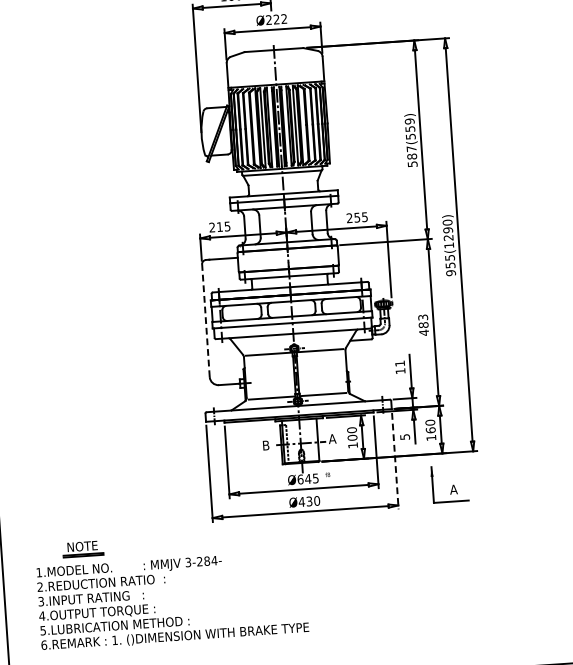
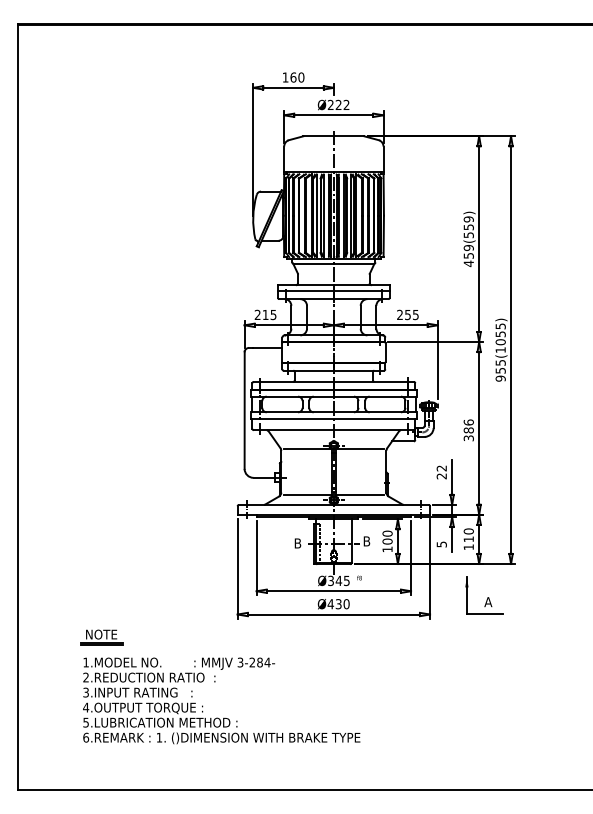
text: (411, 157) -> (468, 256), 587(559) -> 459(559)
text: (447, 230) -> (500, 334), 955(1290) -> 955(1055)
line: (205, 320) -> (244, 410), dashed -> solid
text: (423, 325) -> (468, 430), 483 -> 386
text: (400, 367) -> (441, 472), 11 -> 22
text: (430, 430) -> (468, 539), 160 -> 110
text: (332, 439) -> (366, 541), A -> B
line: (395, 460) -> (430, 568), dashed -> solid
text: (300, 479) -> (331, 580), Ø645 -> Ø345
text: (172, 600) -> (221, 700), moved

